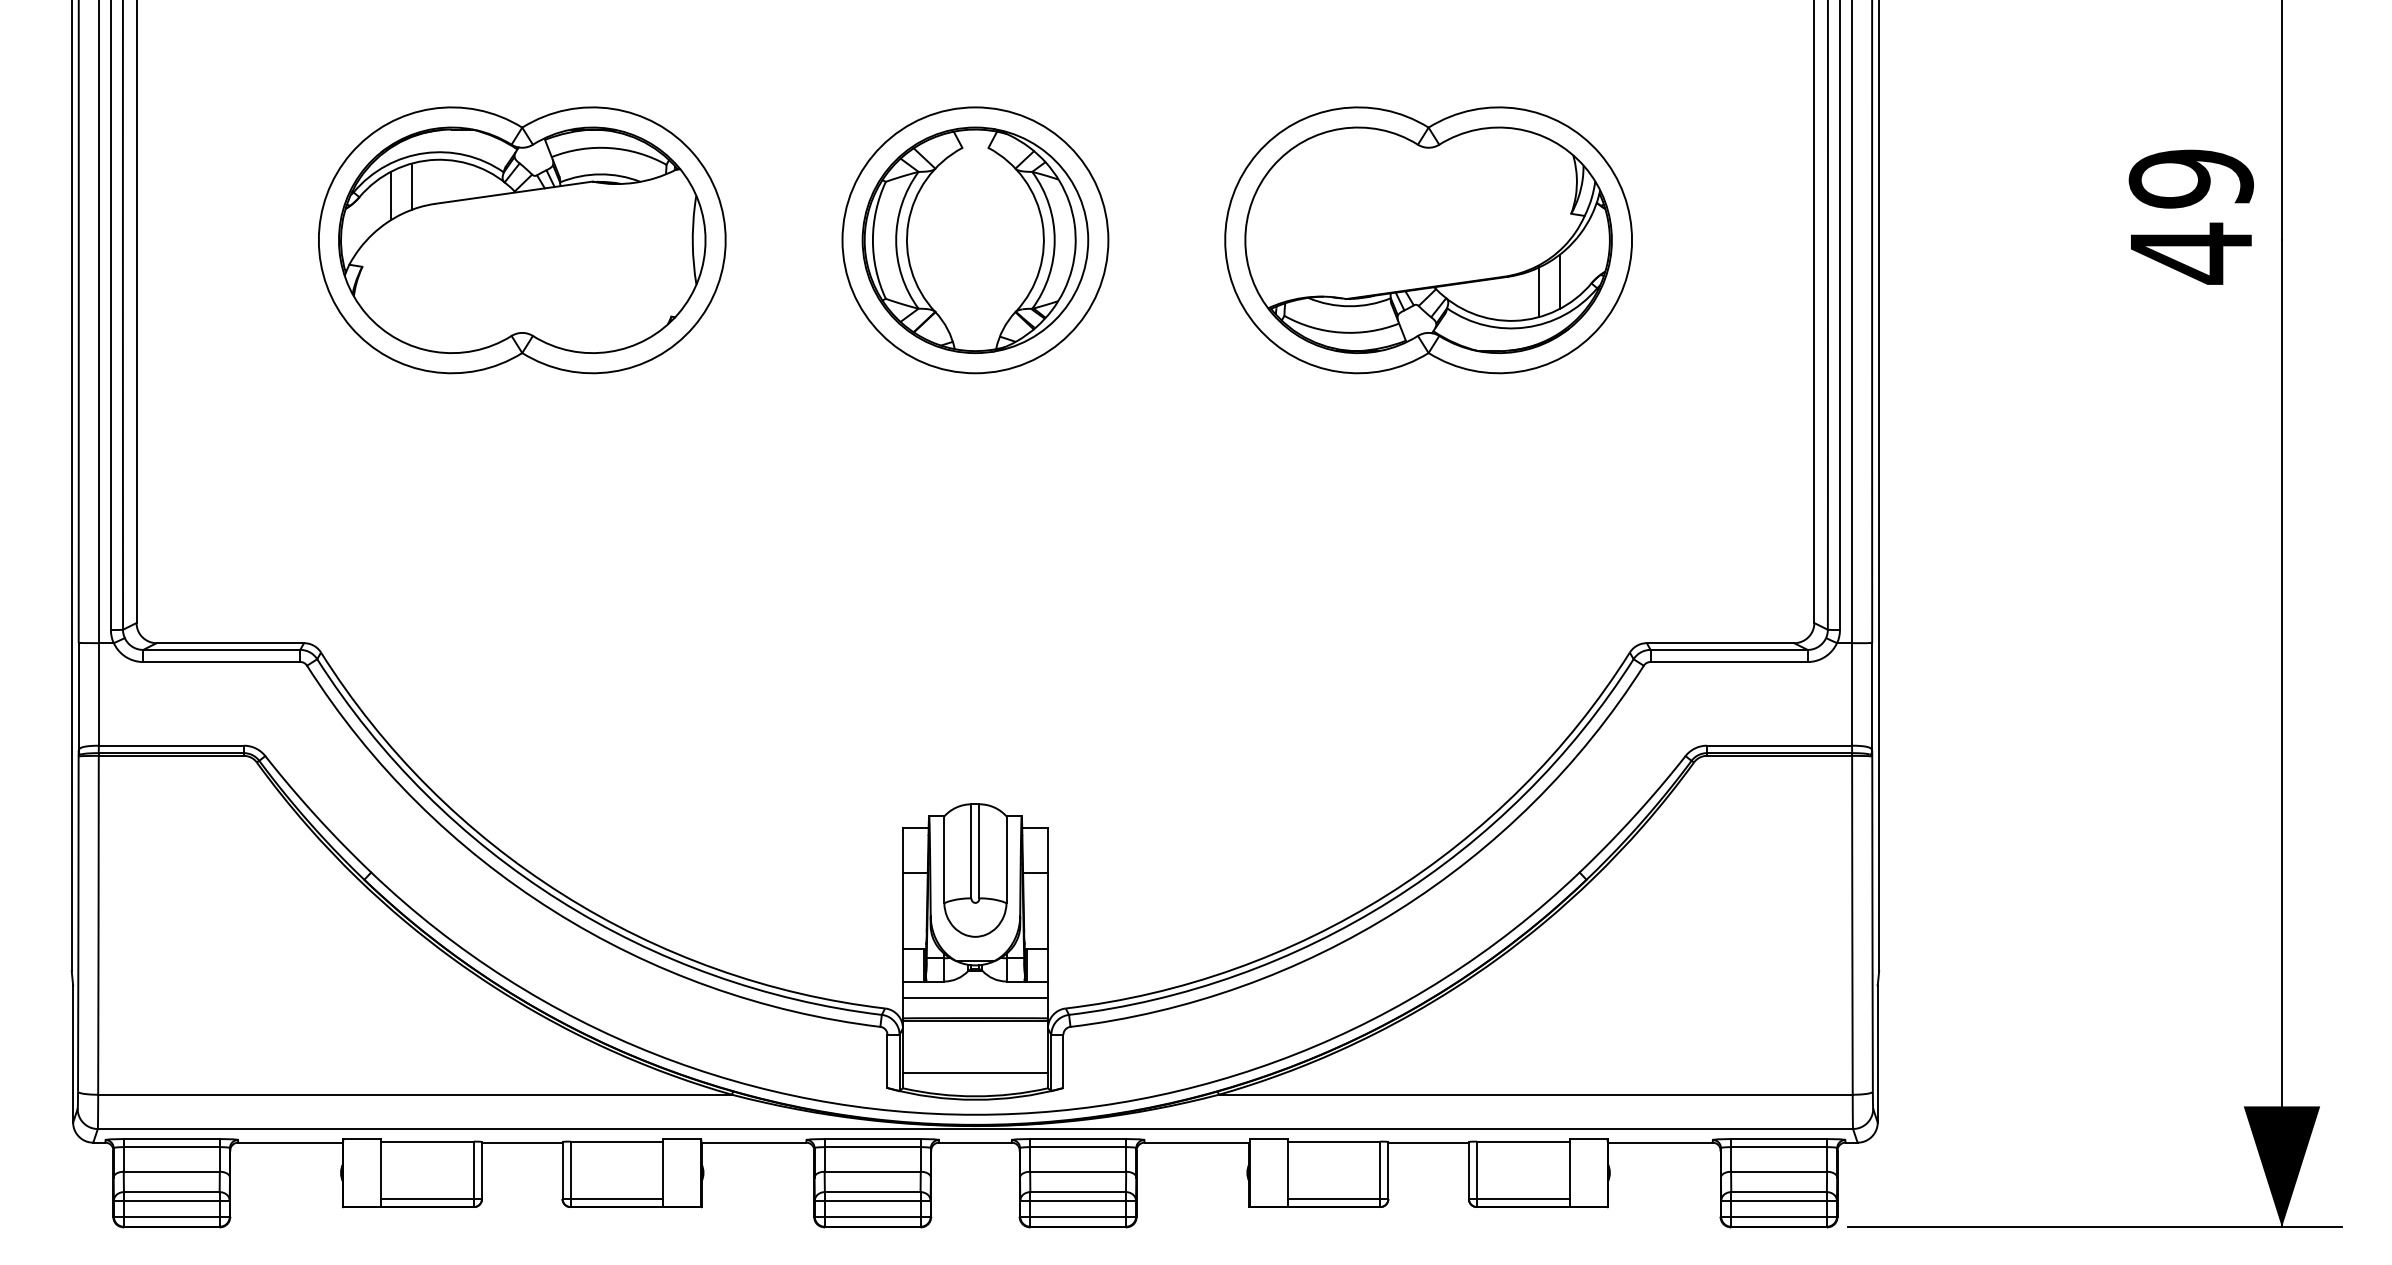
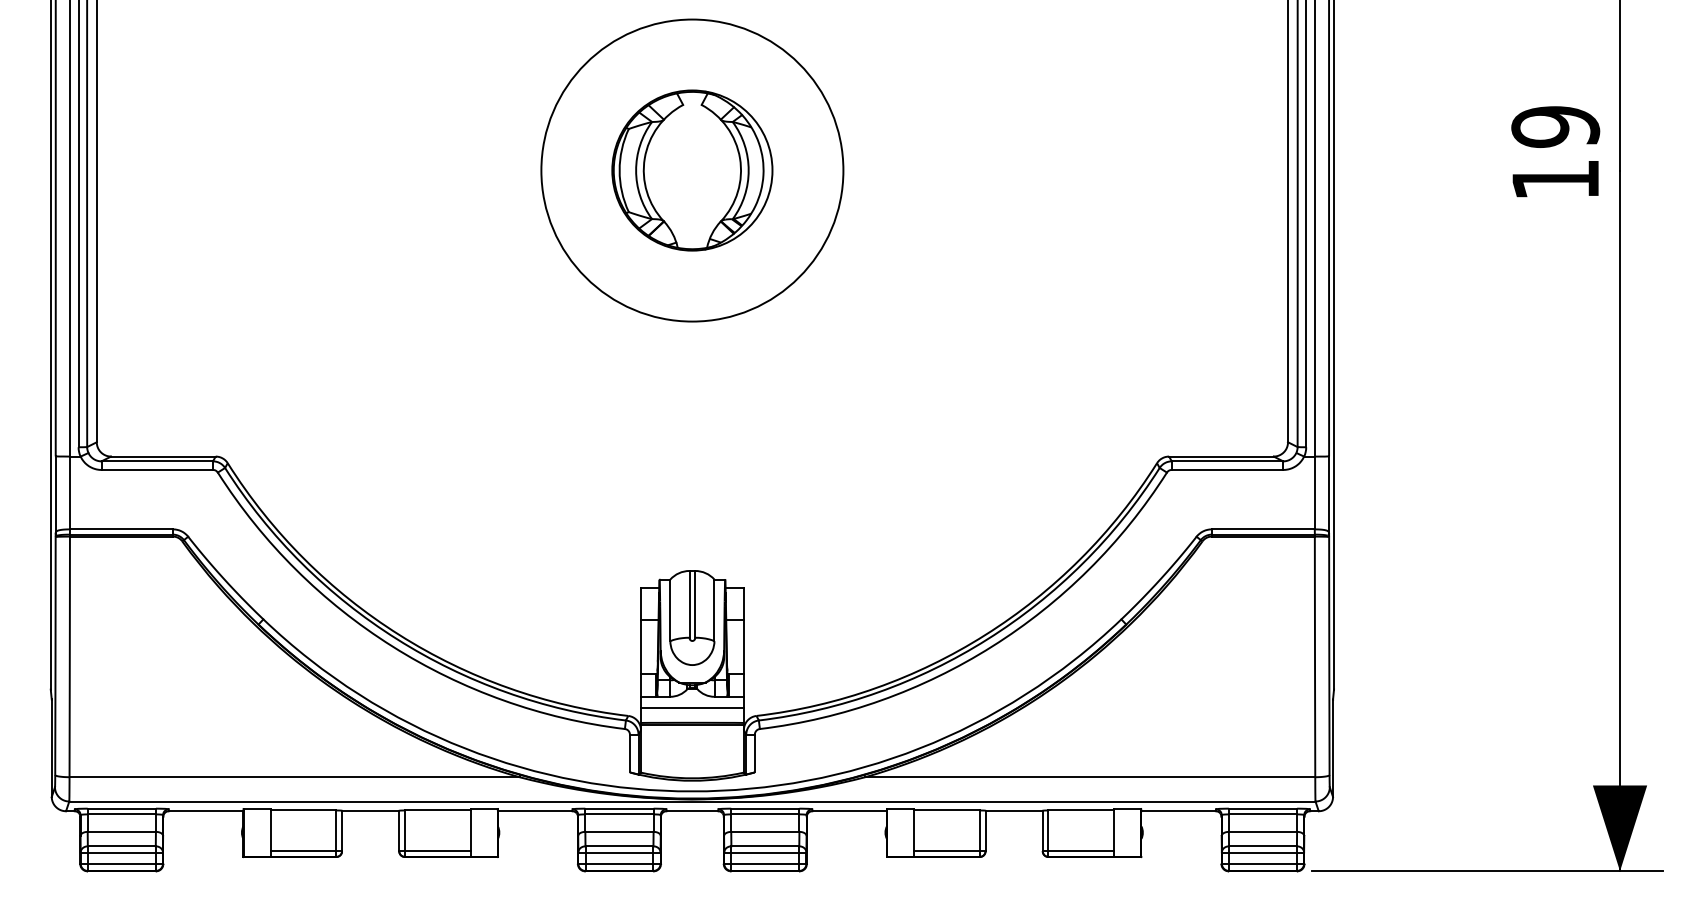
part: (522, 240) -> (370, 170), removed
circle: (975, 240) -> (692, 170), size x1.6
part: (1428, 240) -> (1014, 170), removed
text: (2191, 253) -> (1555, 179), 49 -> 19
line: (974, 1073) -> (691, 762), removed

